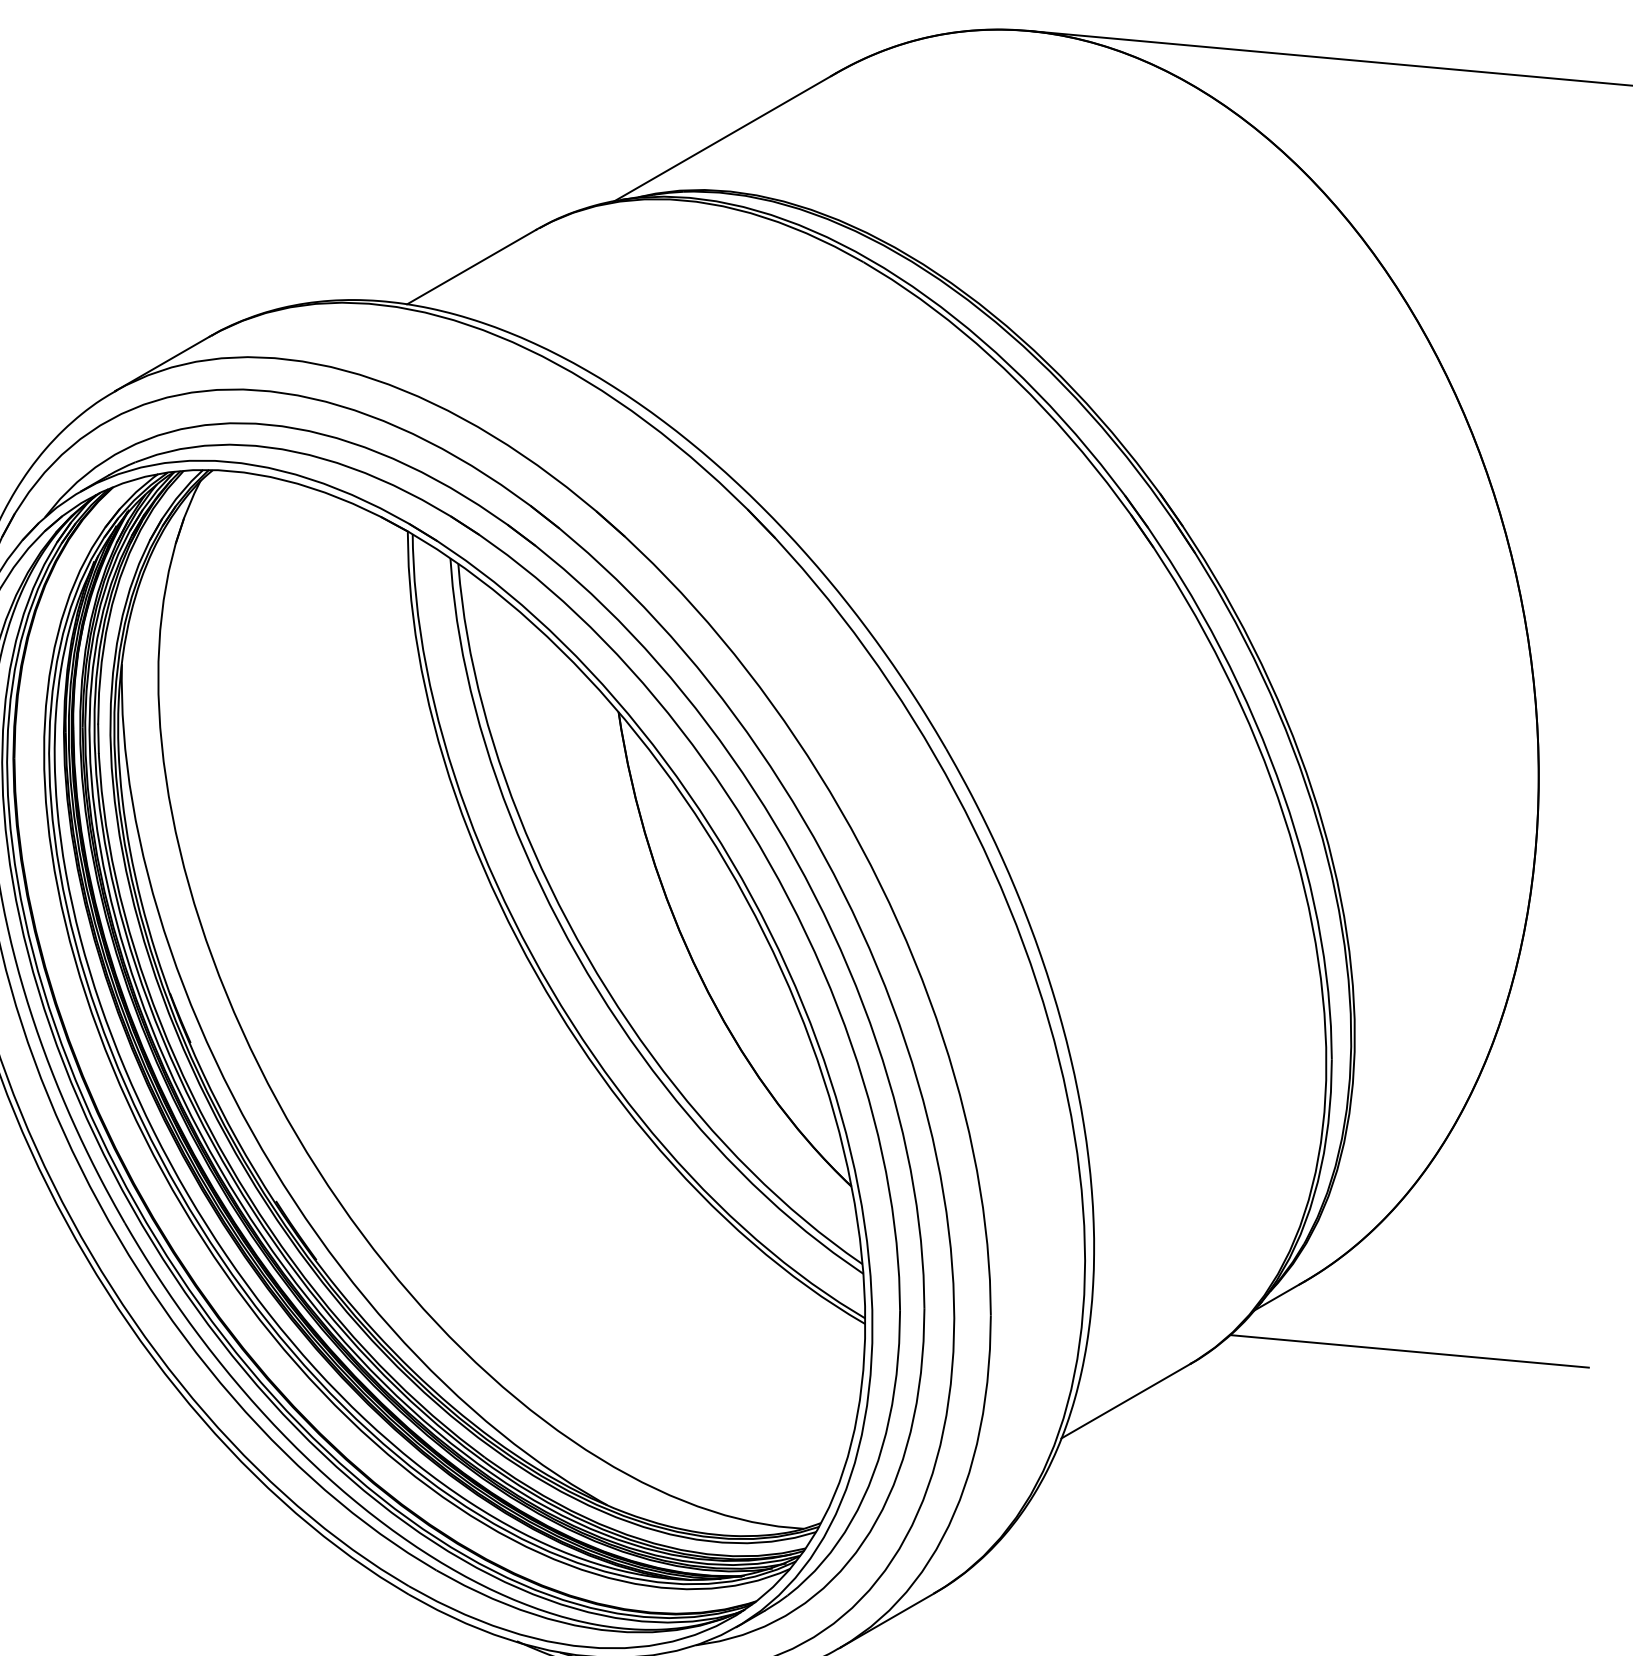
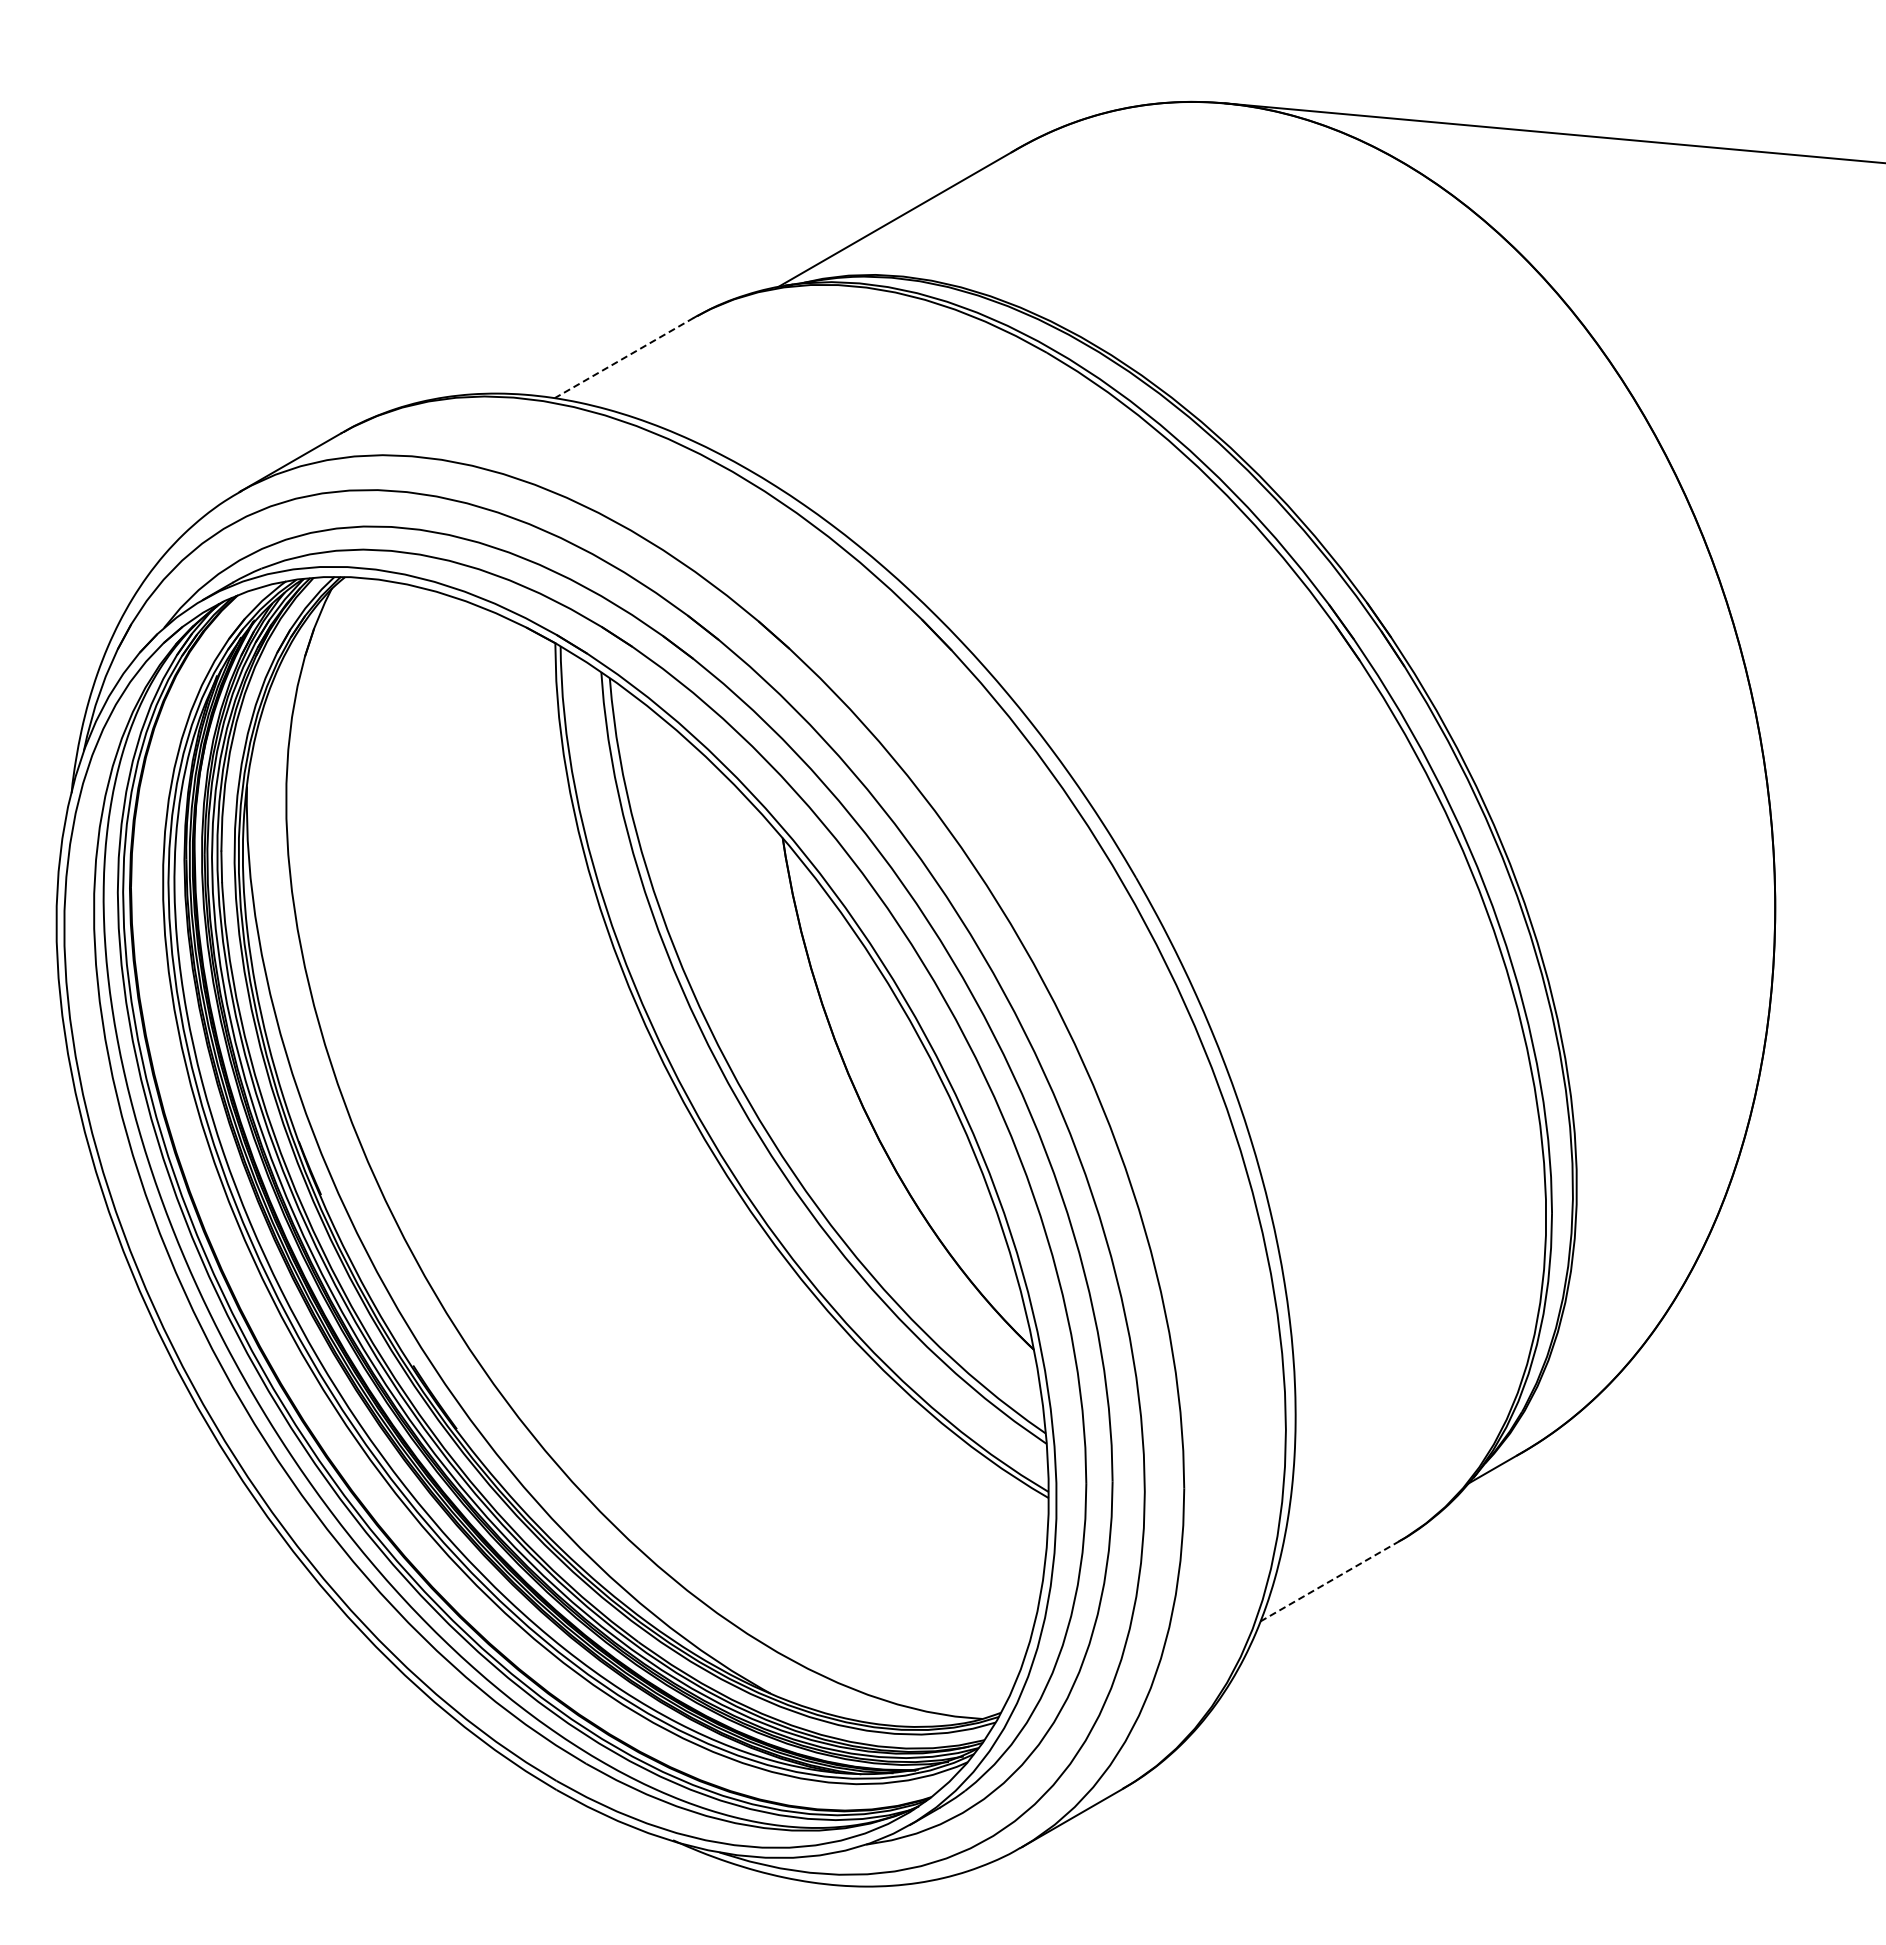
line: (470, 267) -> (623, 358), solid -> dashed
line: (1409, 1351) -> (1635, 1527), removed
line: (1126, 1401) -> (1330, 1581), solid -> dashed

